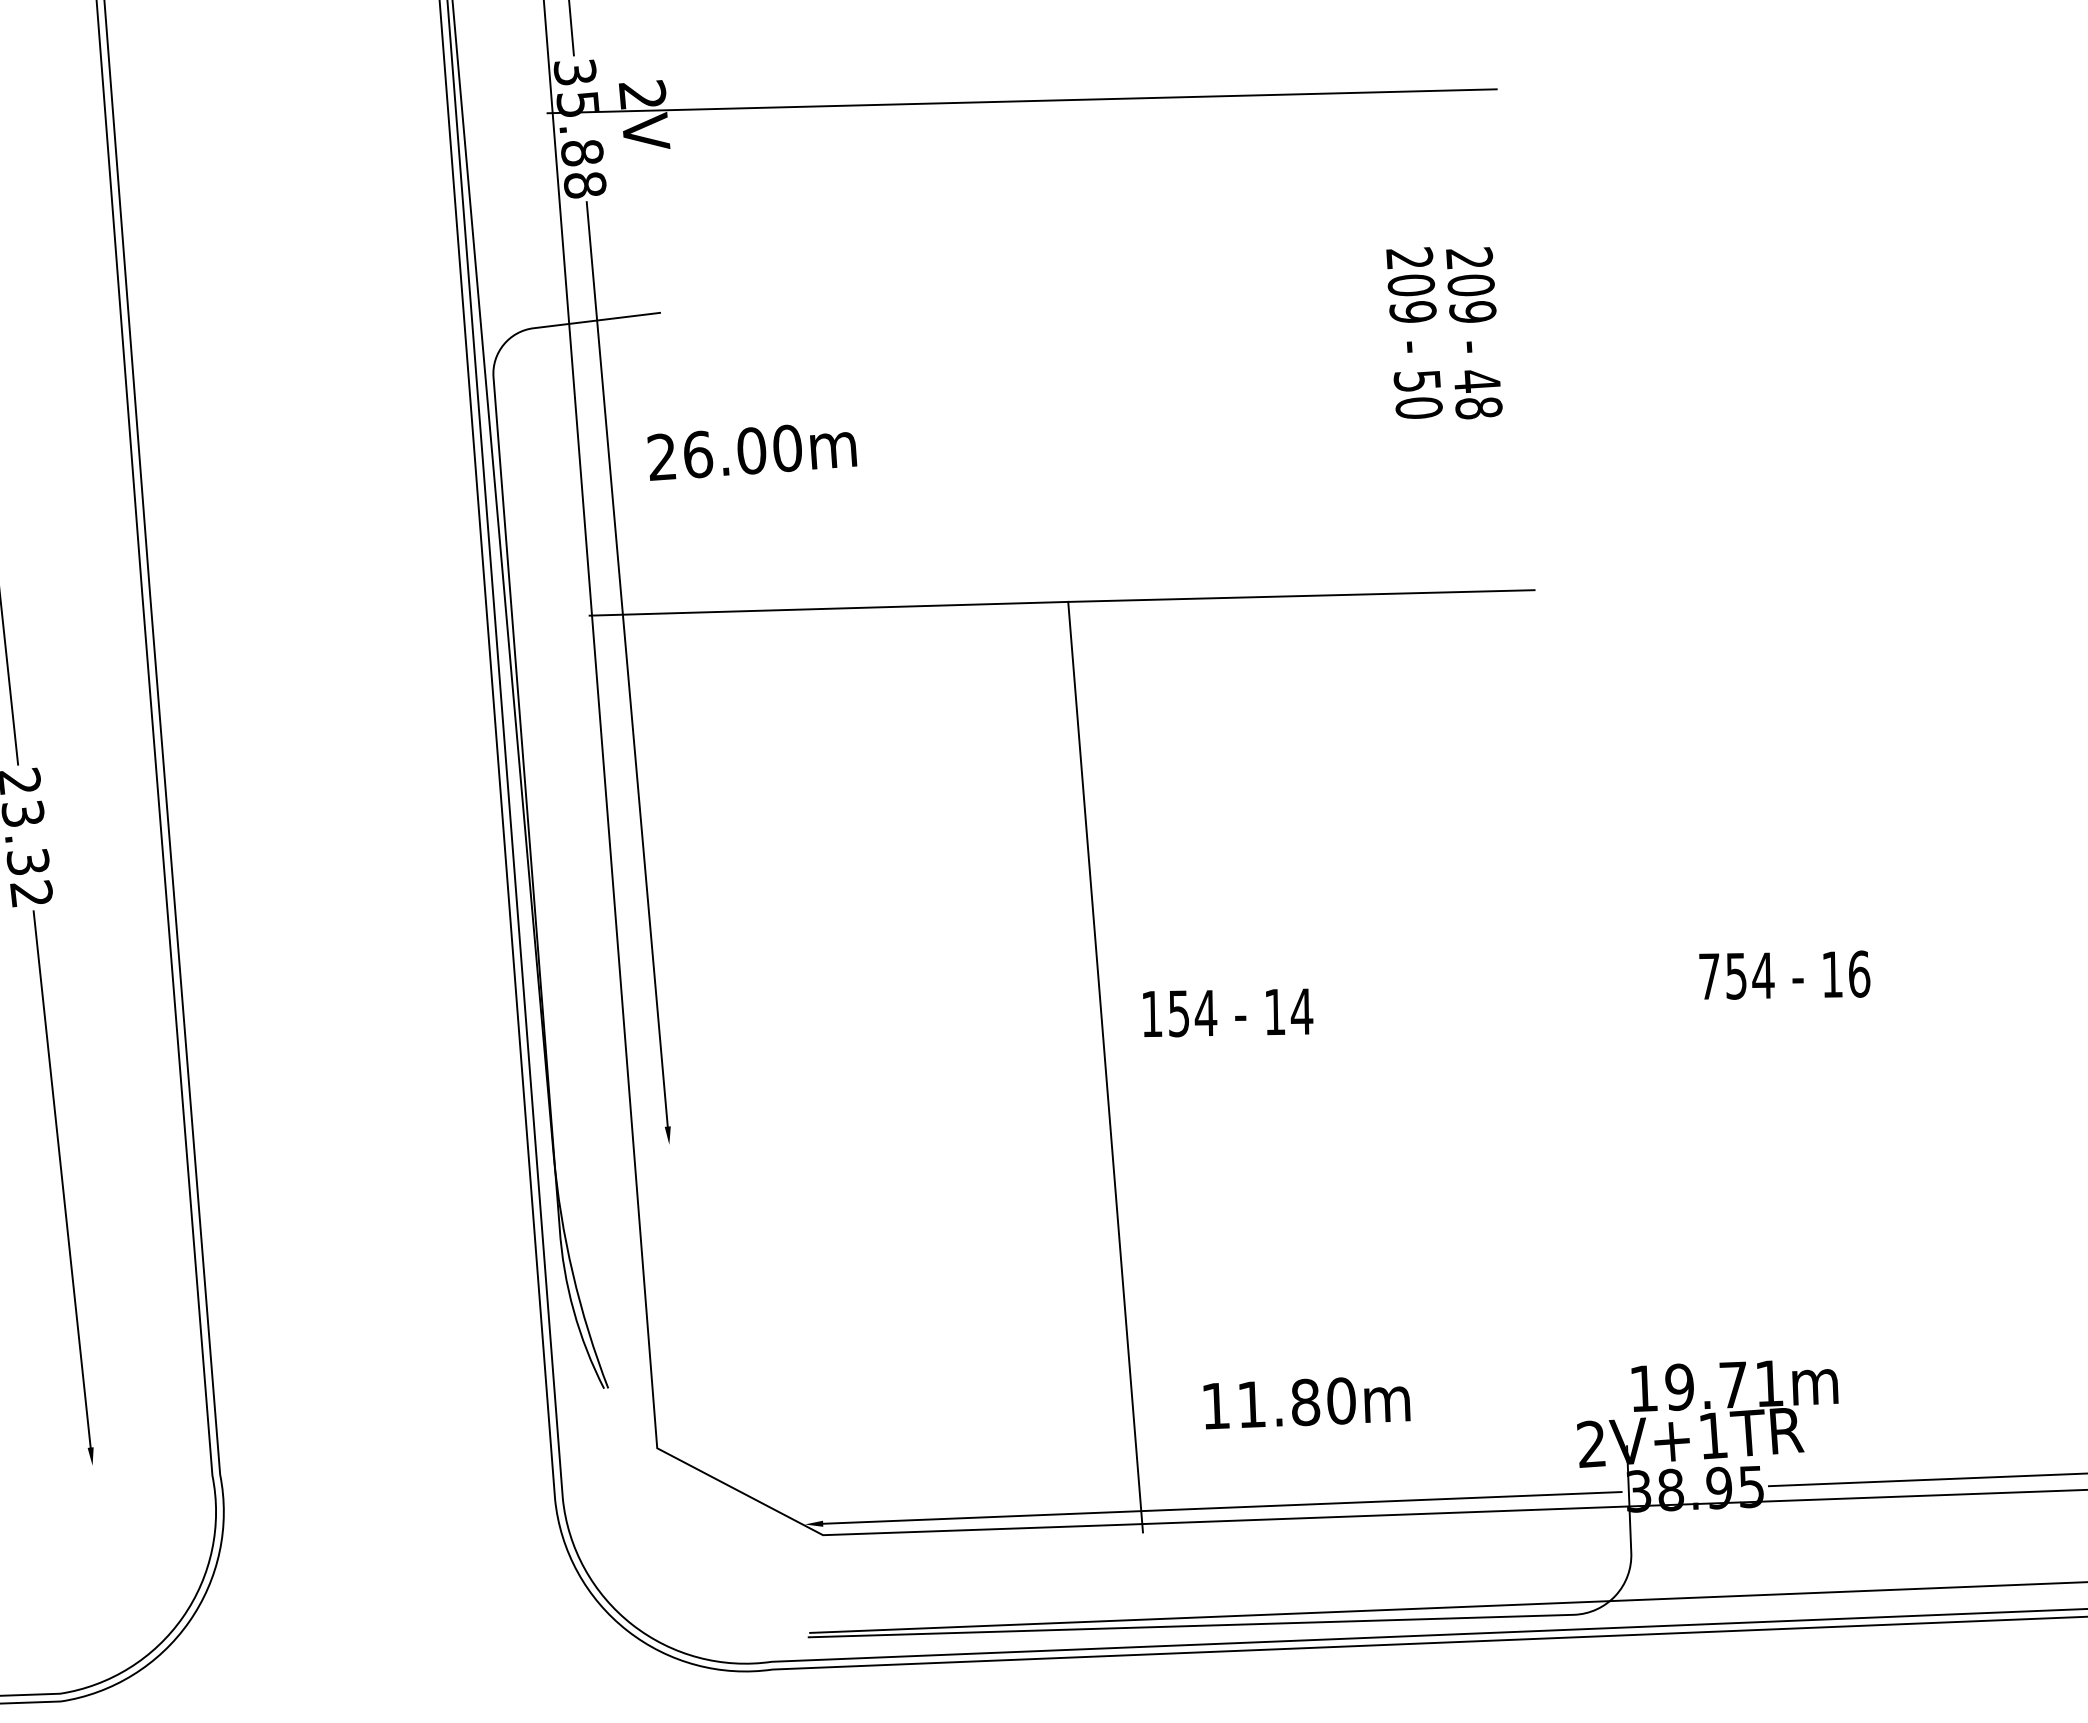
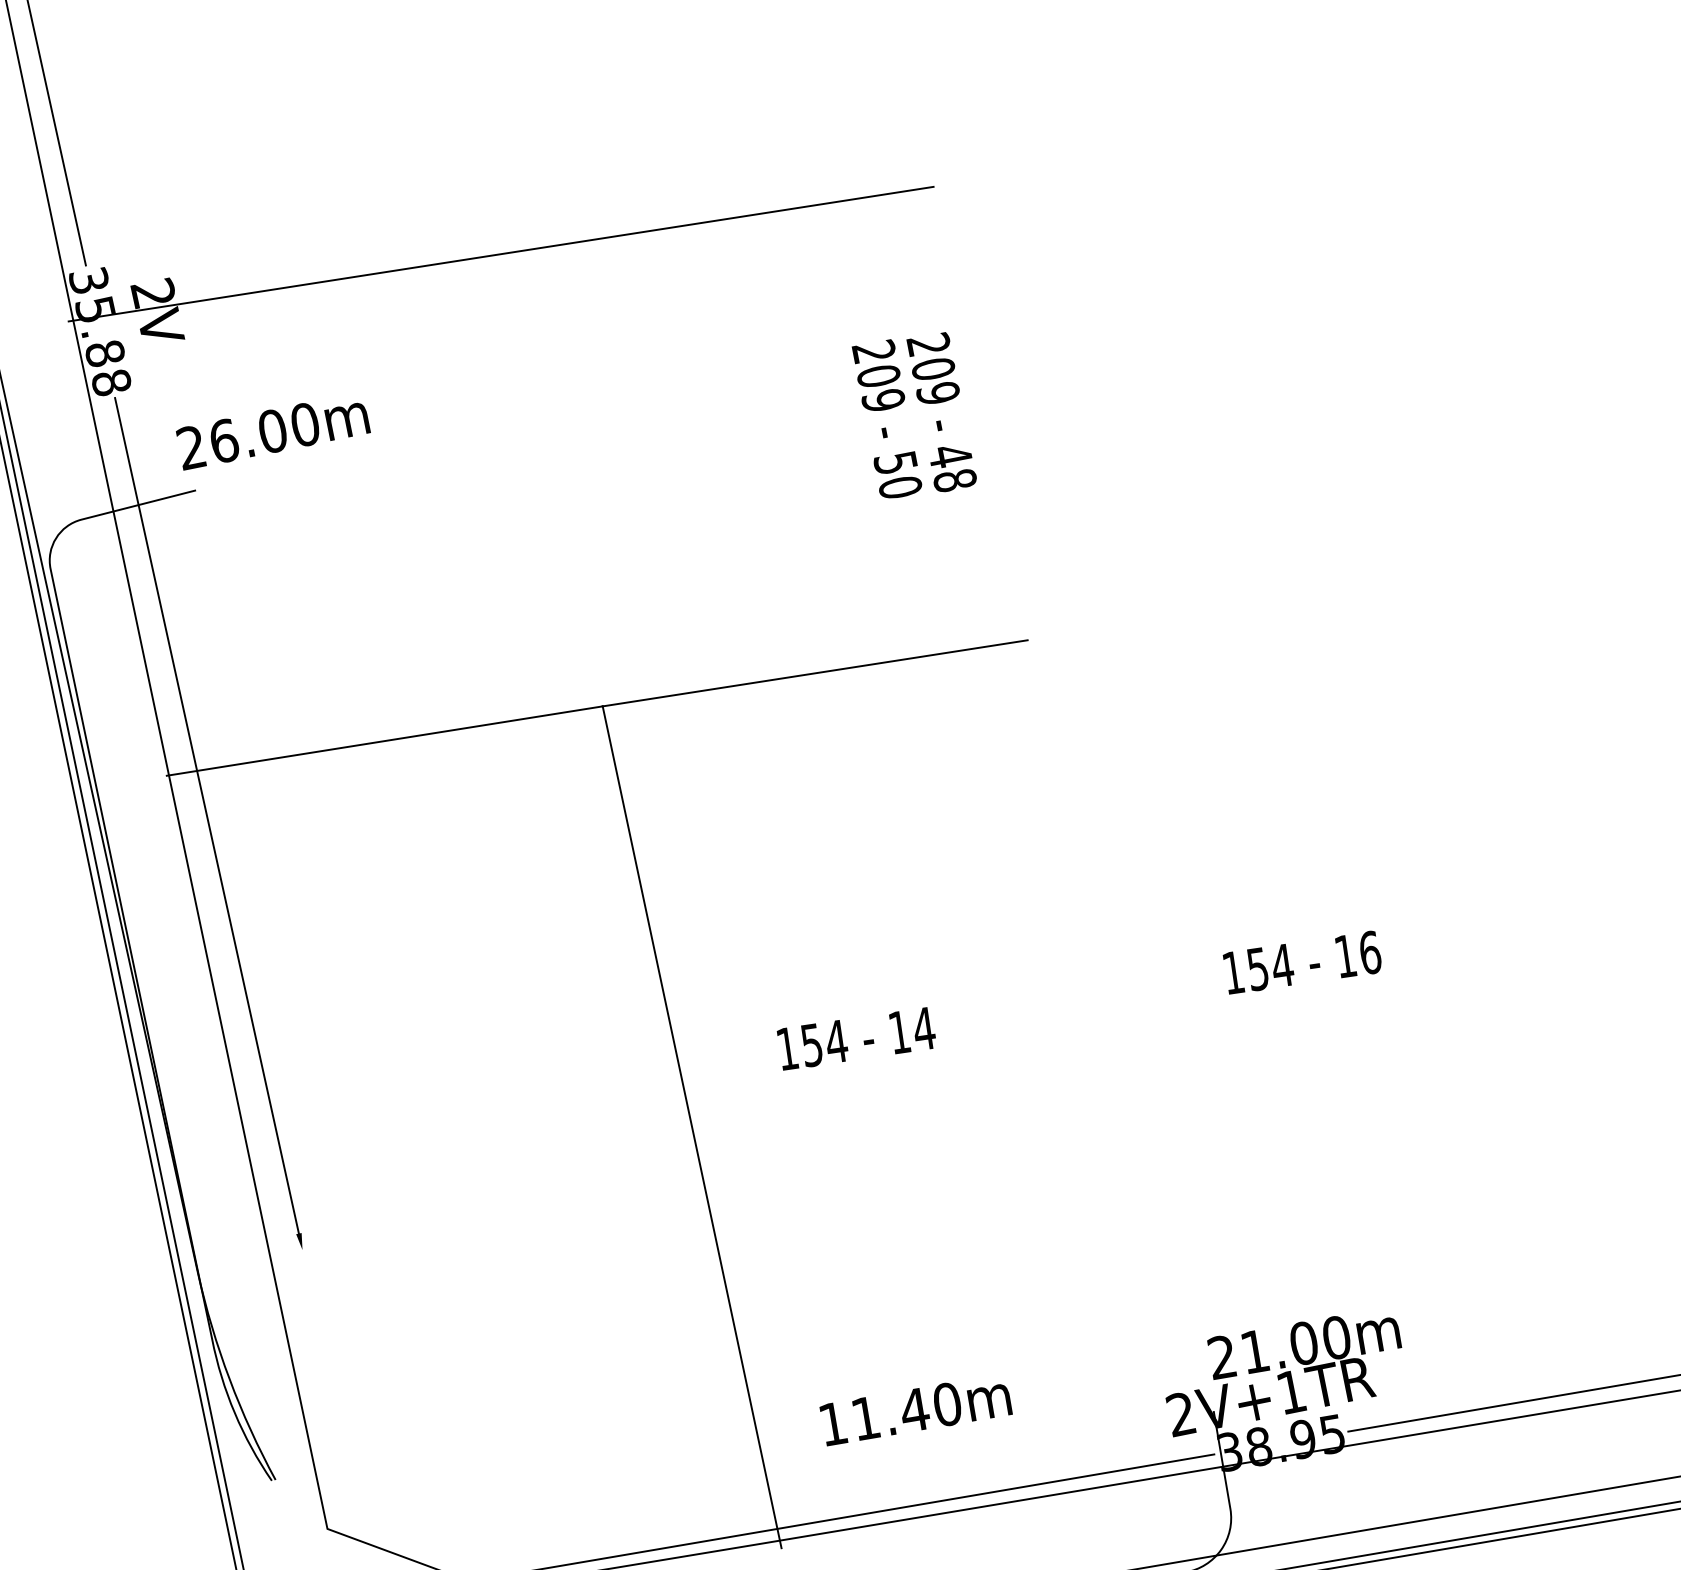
text: (752, 452) -> (273, 432), moved
text: (1709, 976) -> (1233, 972), 754 -> 154
text: (1228, 1012) -> (857, 1038), moved
text: (1706, 1385) -> (1279, 1346), 19.71m -> 21.00m
text: (1305, 1402) -> (914, 1410), 11.80m -> 11.40m

